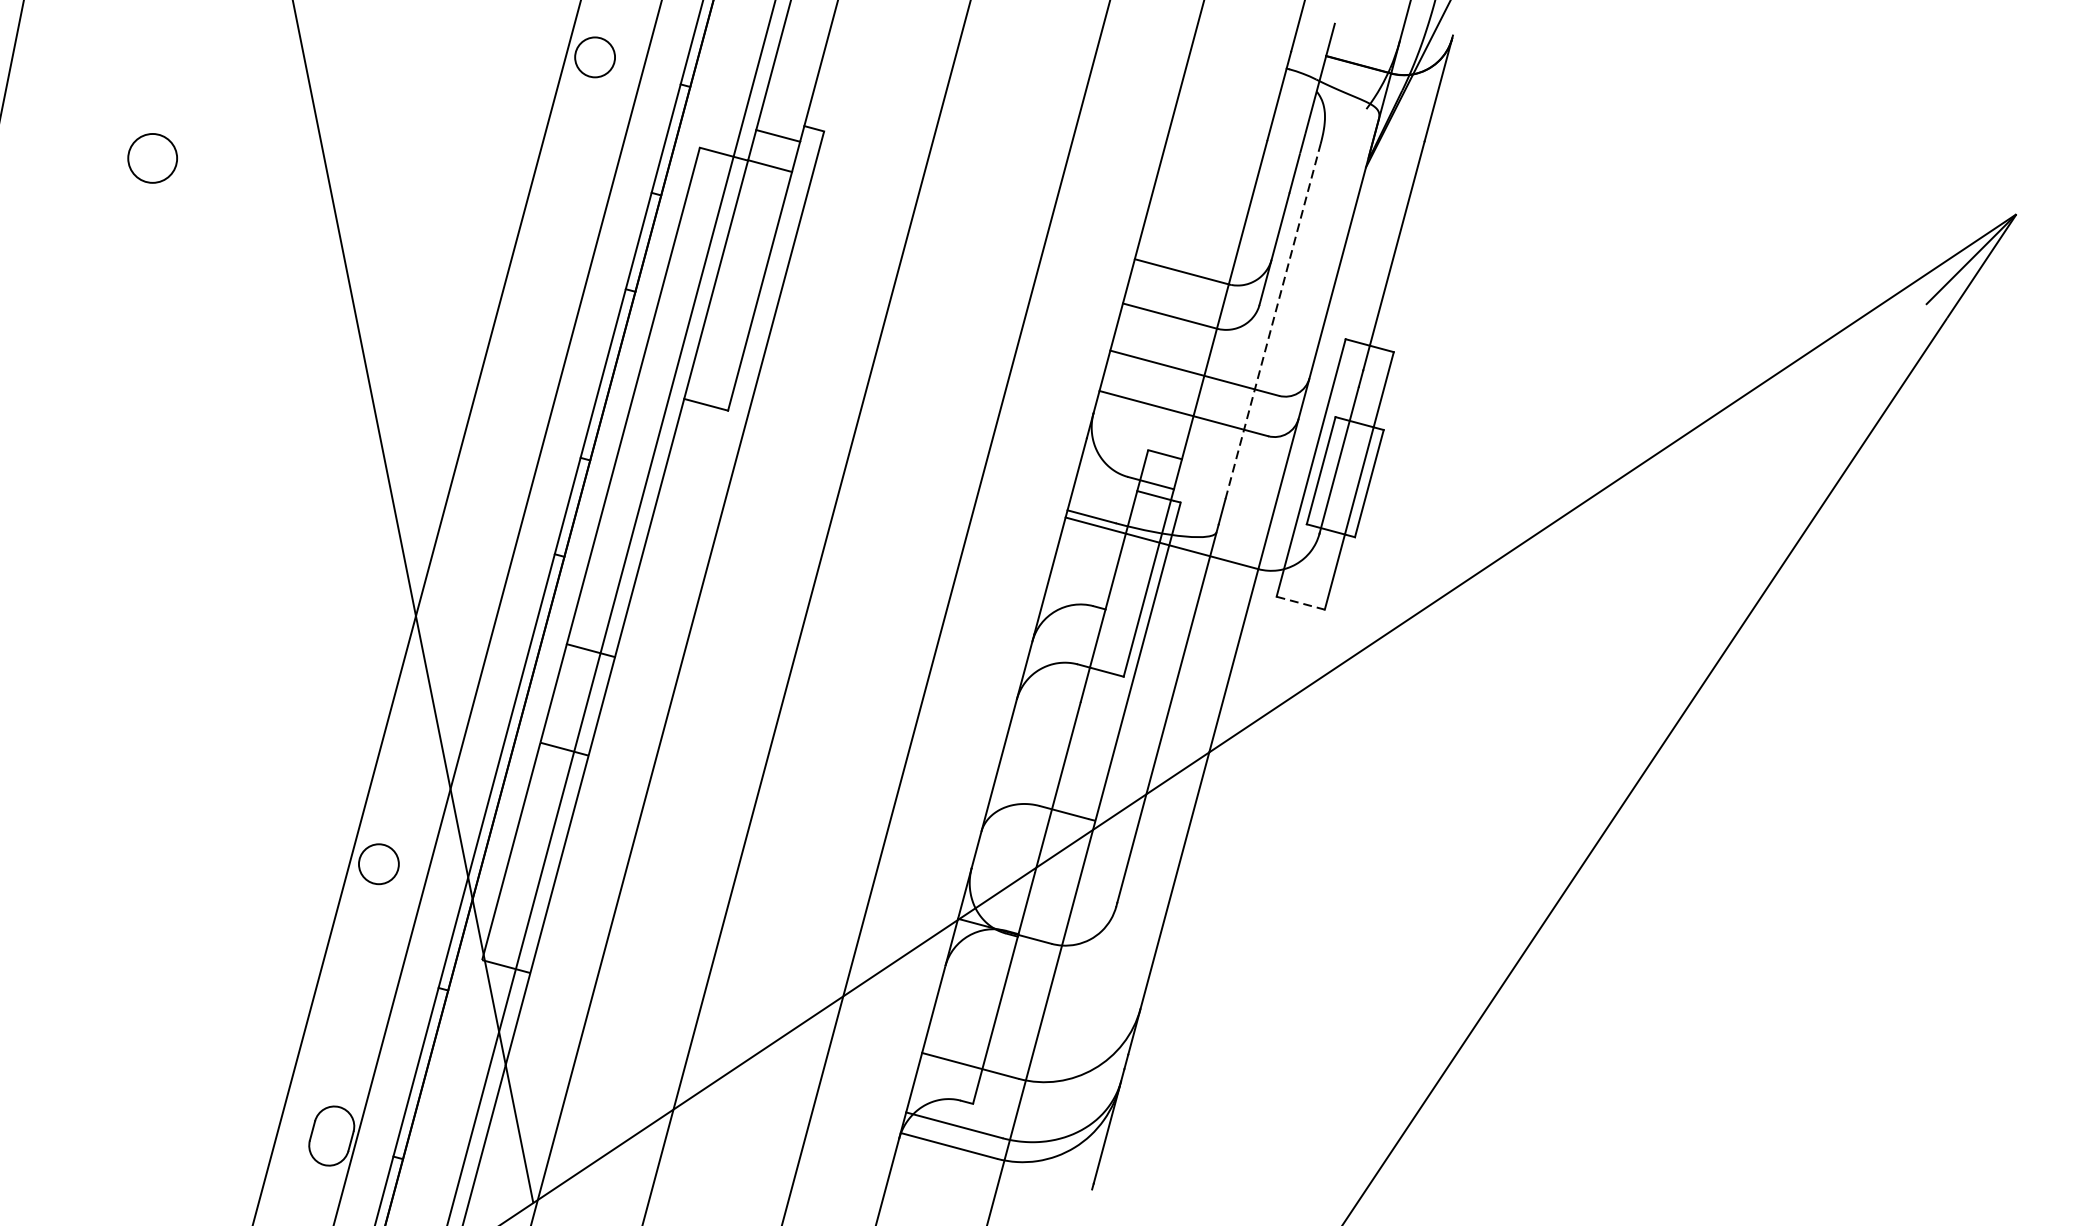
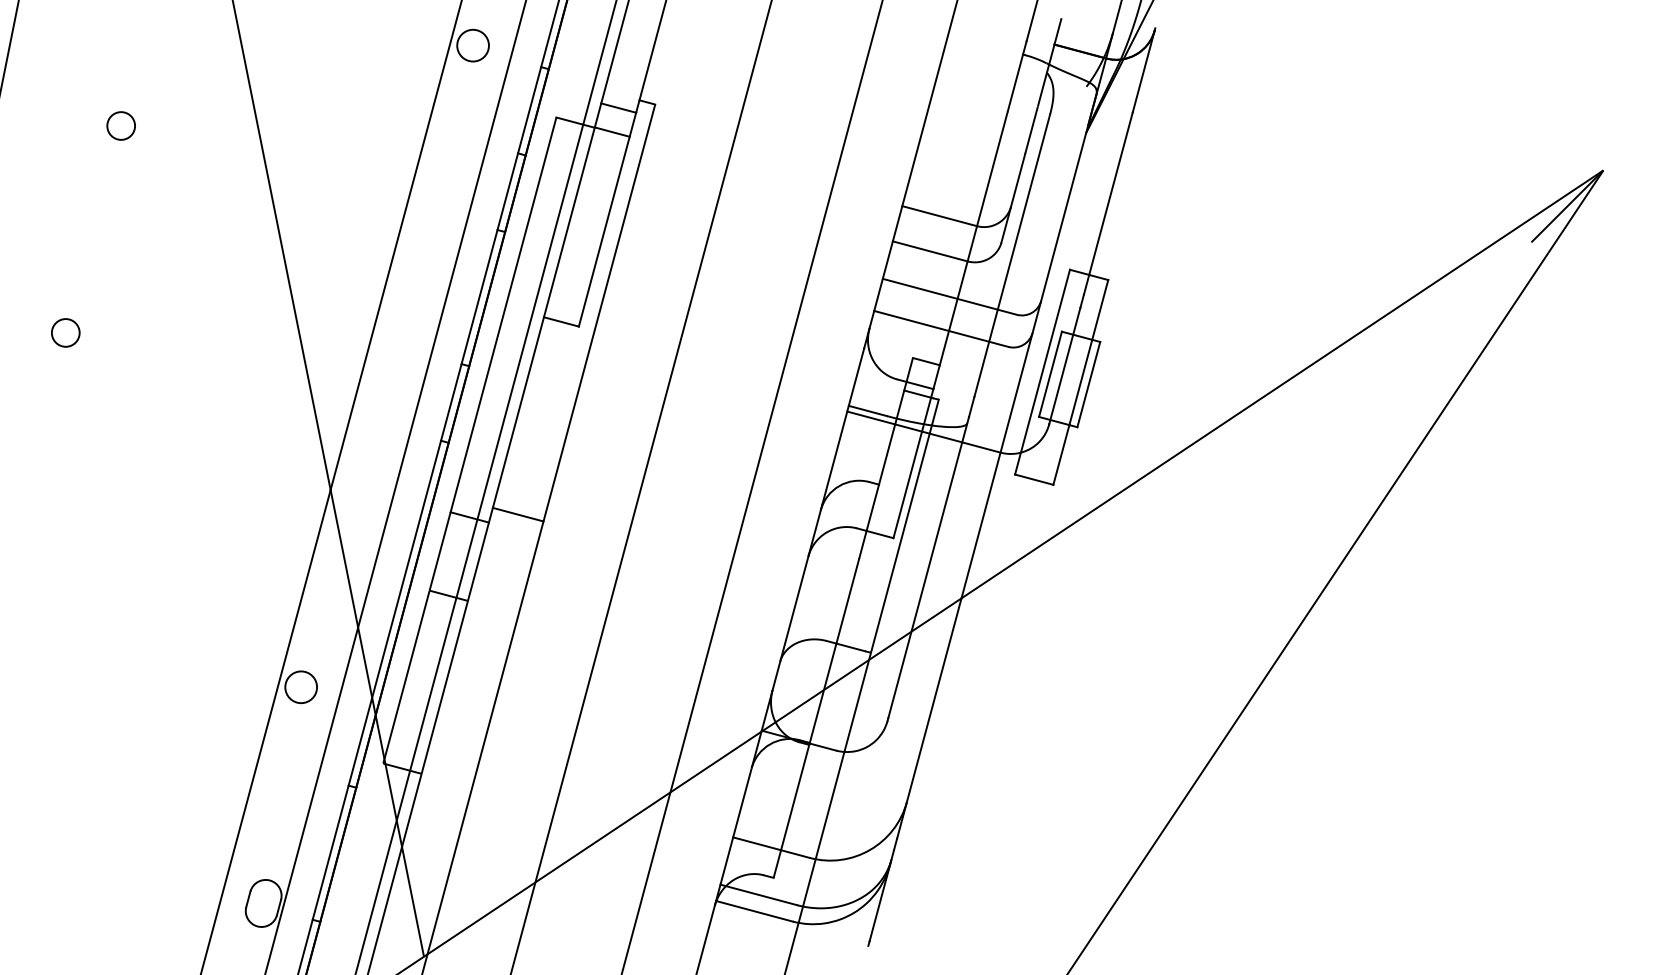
circle: (151, 157) -> (120, 125), size x0.71
line: (1273, 321) -> (1012, 255), dashed -> solid
circle: (82, 418) -> (65, 332), added
line: (1301, 602) -> (1034, 479), dashed -> solid
line: (650, 646) -> (517, 514), added

